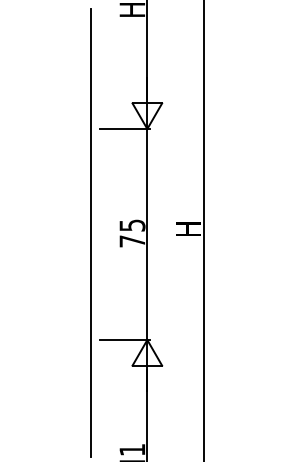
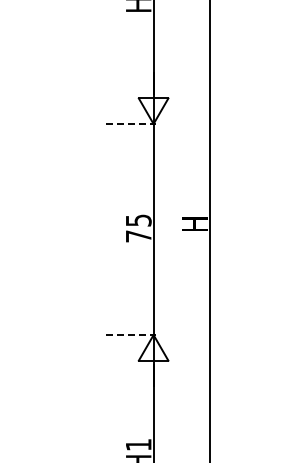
line: (125, 129) -> (131, 124), solid -> dashed
line: (91, 233) -> (97, 228), removed
line: (125, 340) -> (131, 335), solid -> dashed

